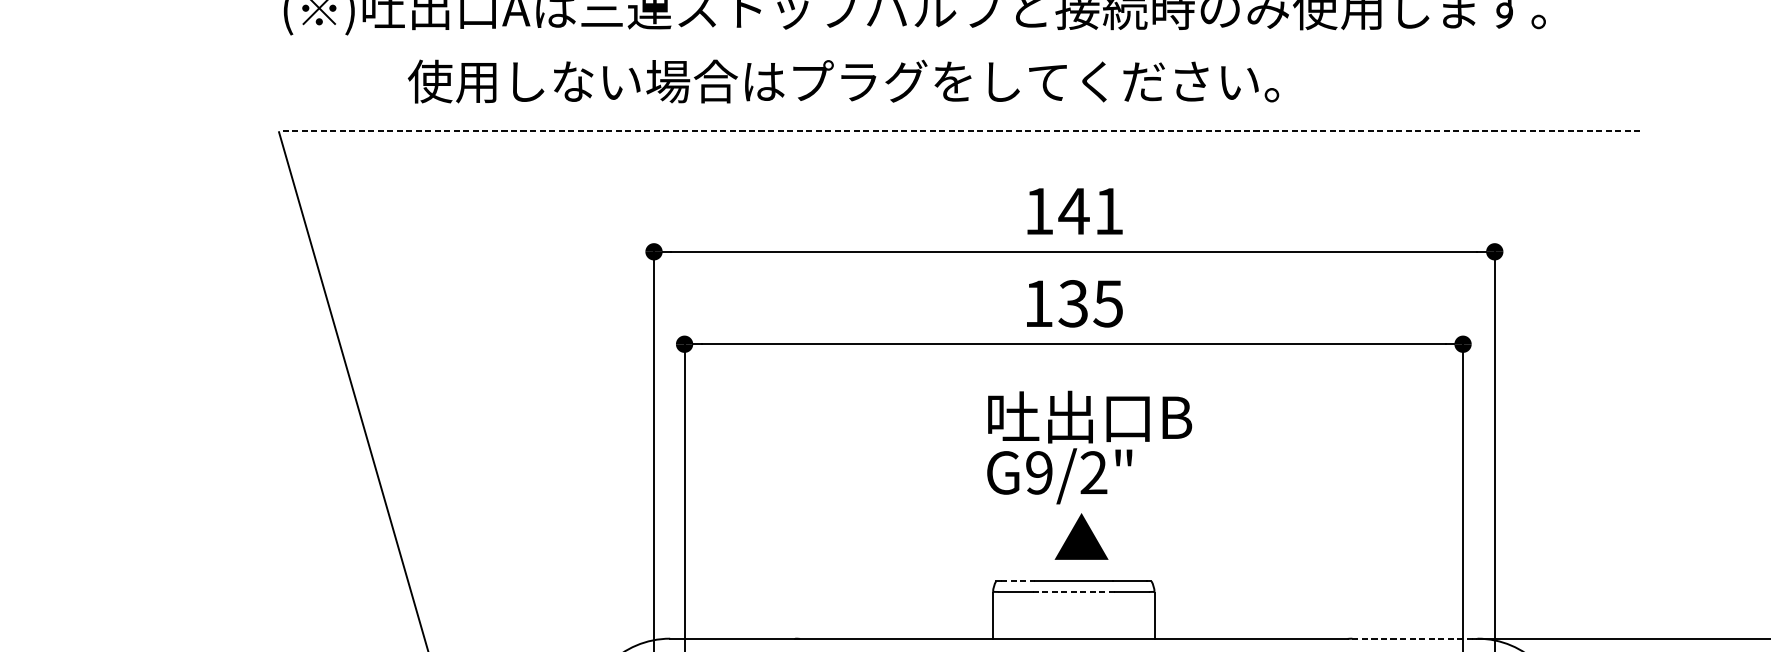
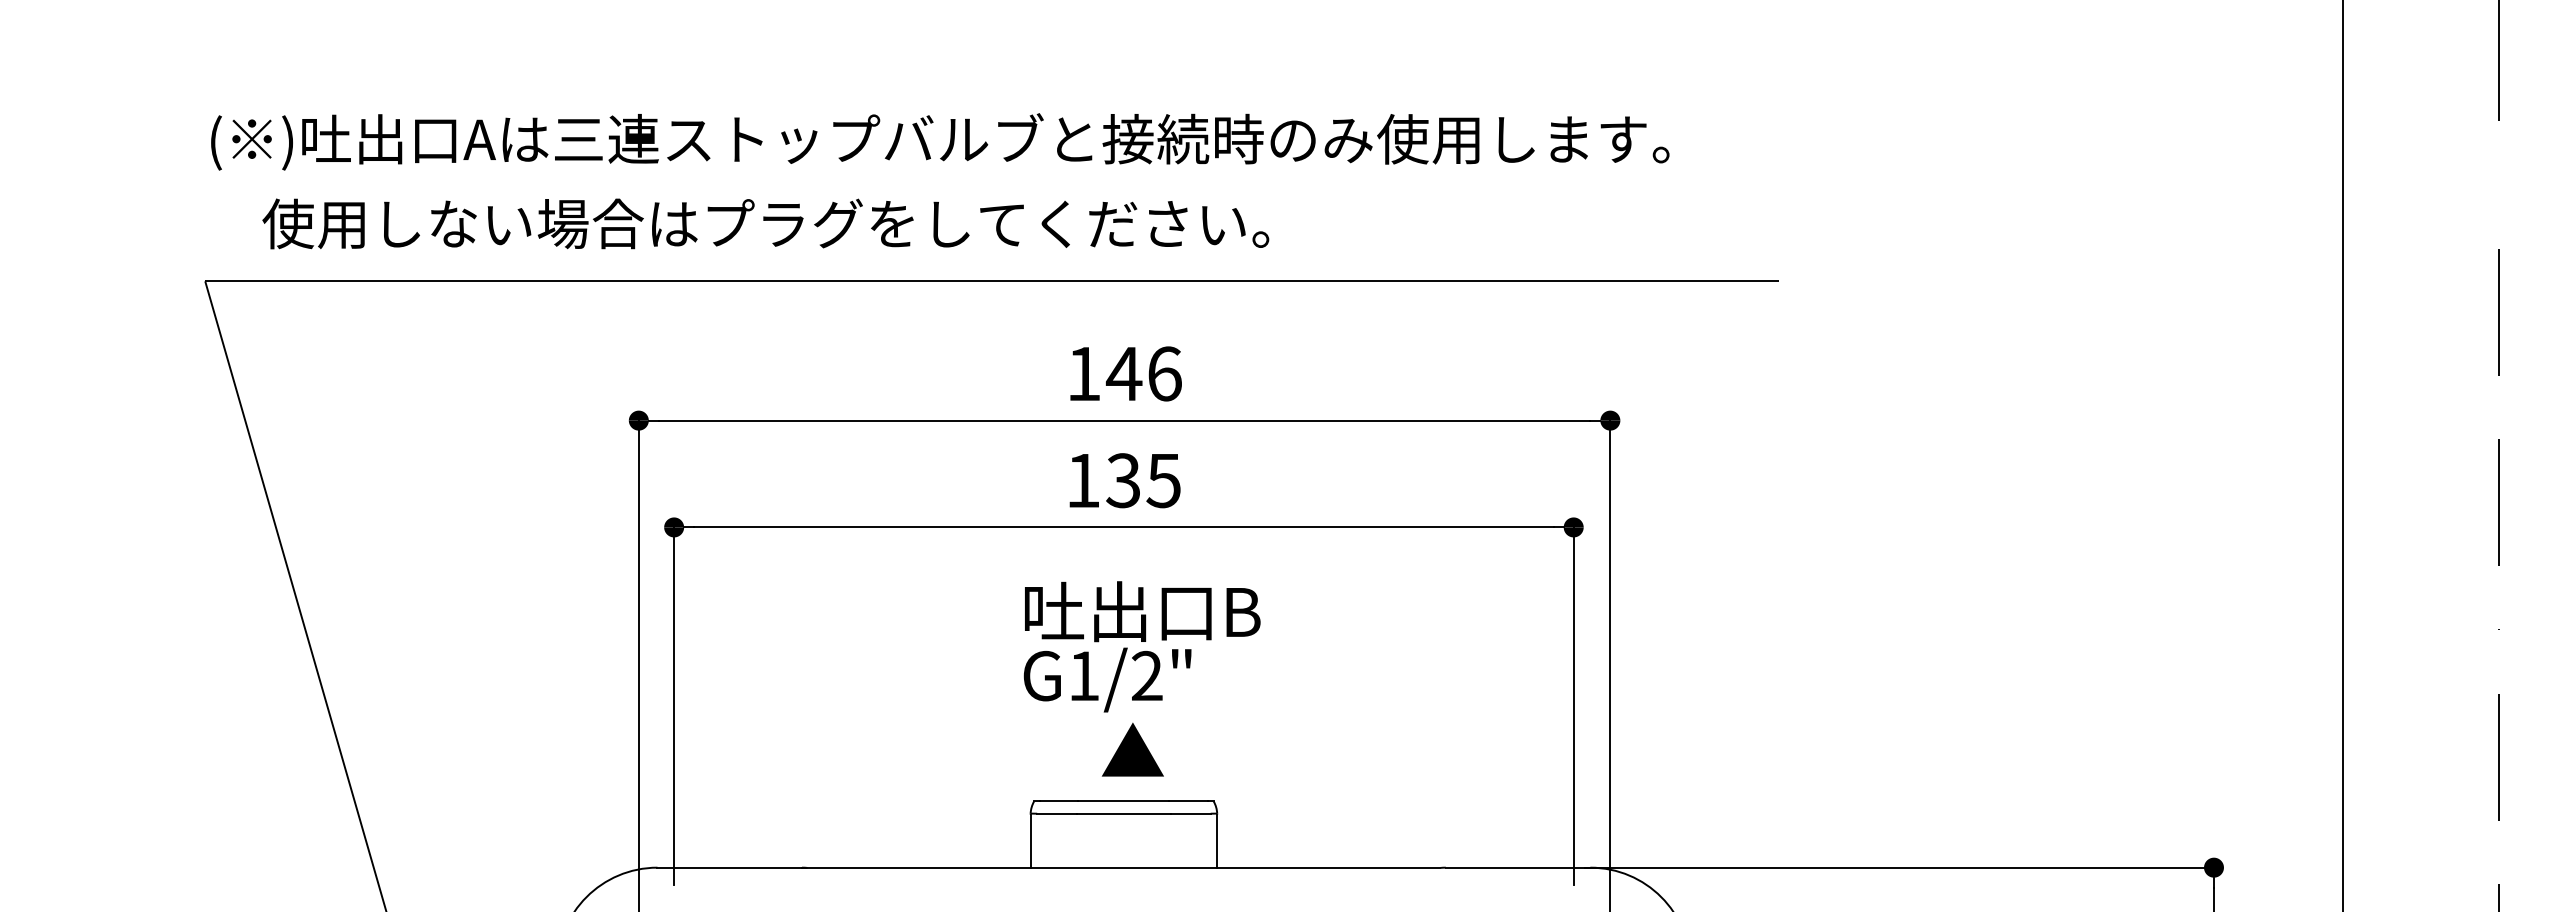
text: (843, 81) -> (765, 223), moved
line: (959, 131) -> (991, 281), dashed -> solid
text: (1108, 211) -> (1164, 373), 141 -> 146
text: (1038, 472) -> (1083, 675), G9/2" -> G1/2"
line: (1018, 581) -> (1059, 801), dashed -> solid
line: (1073, 591) -> (1123, 813), dashed -> solid
line: (1415, 638) -> (1518, 867), dashed -> solid

